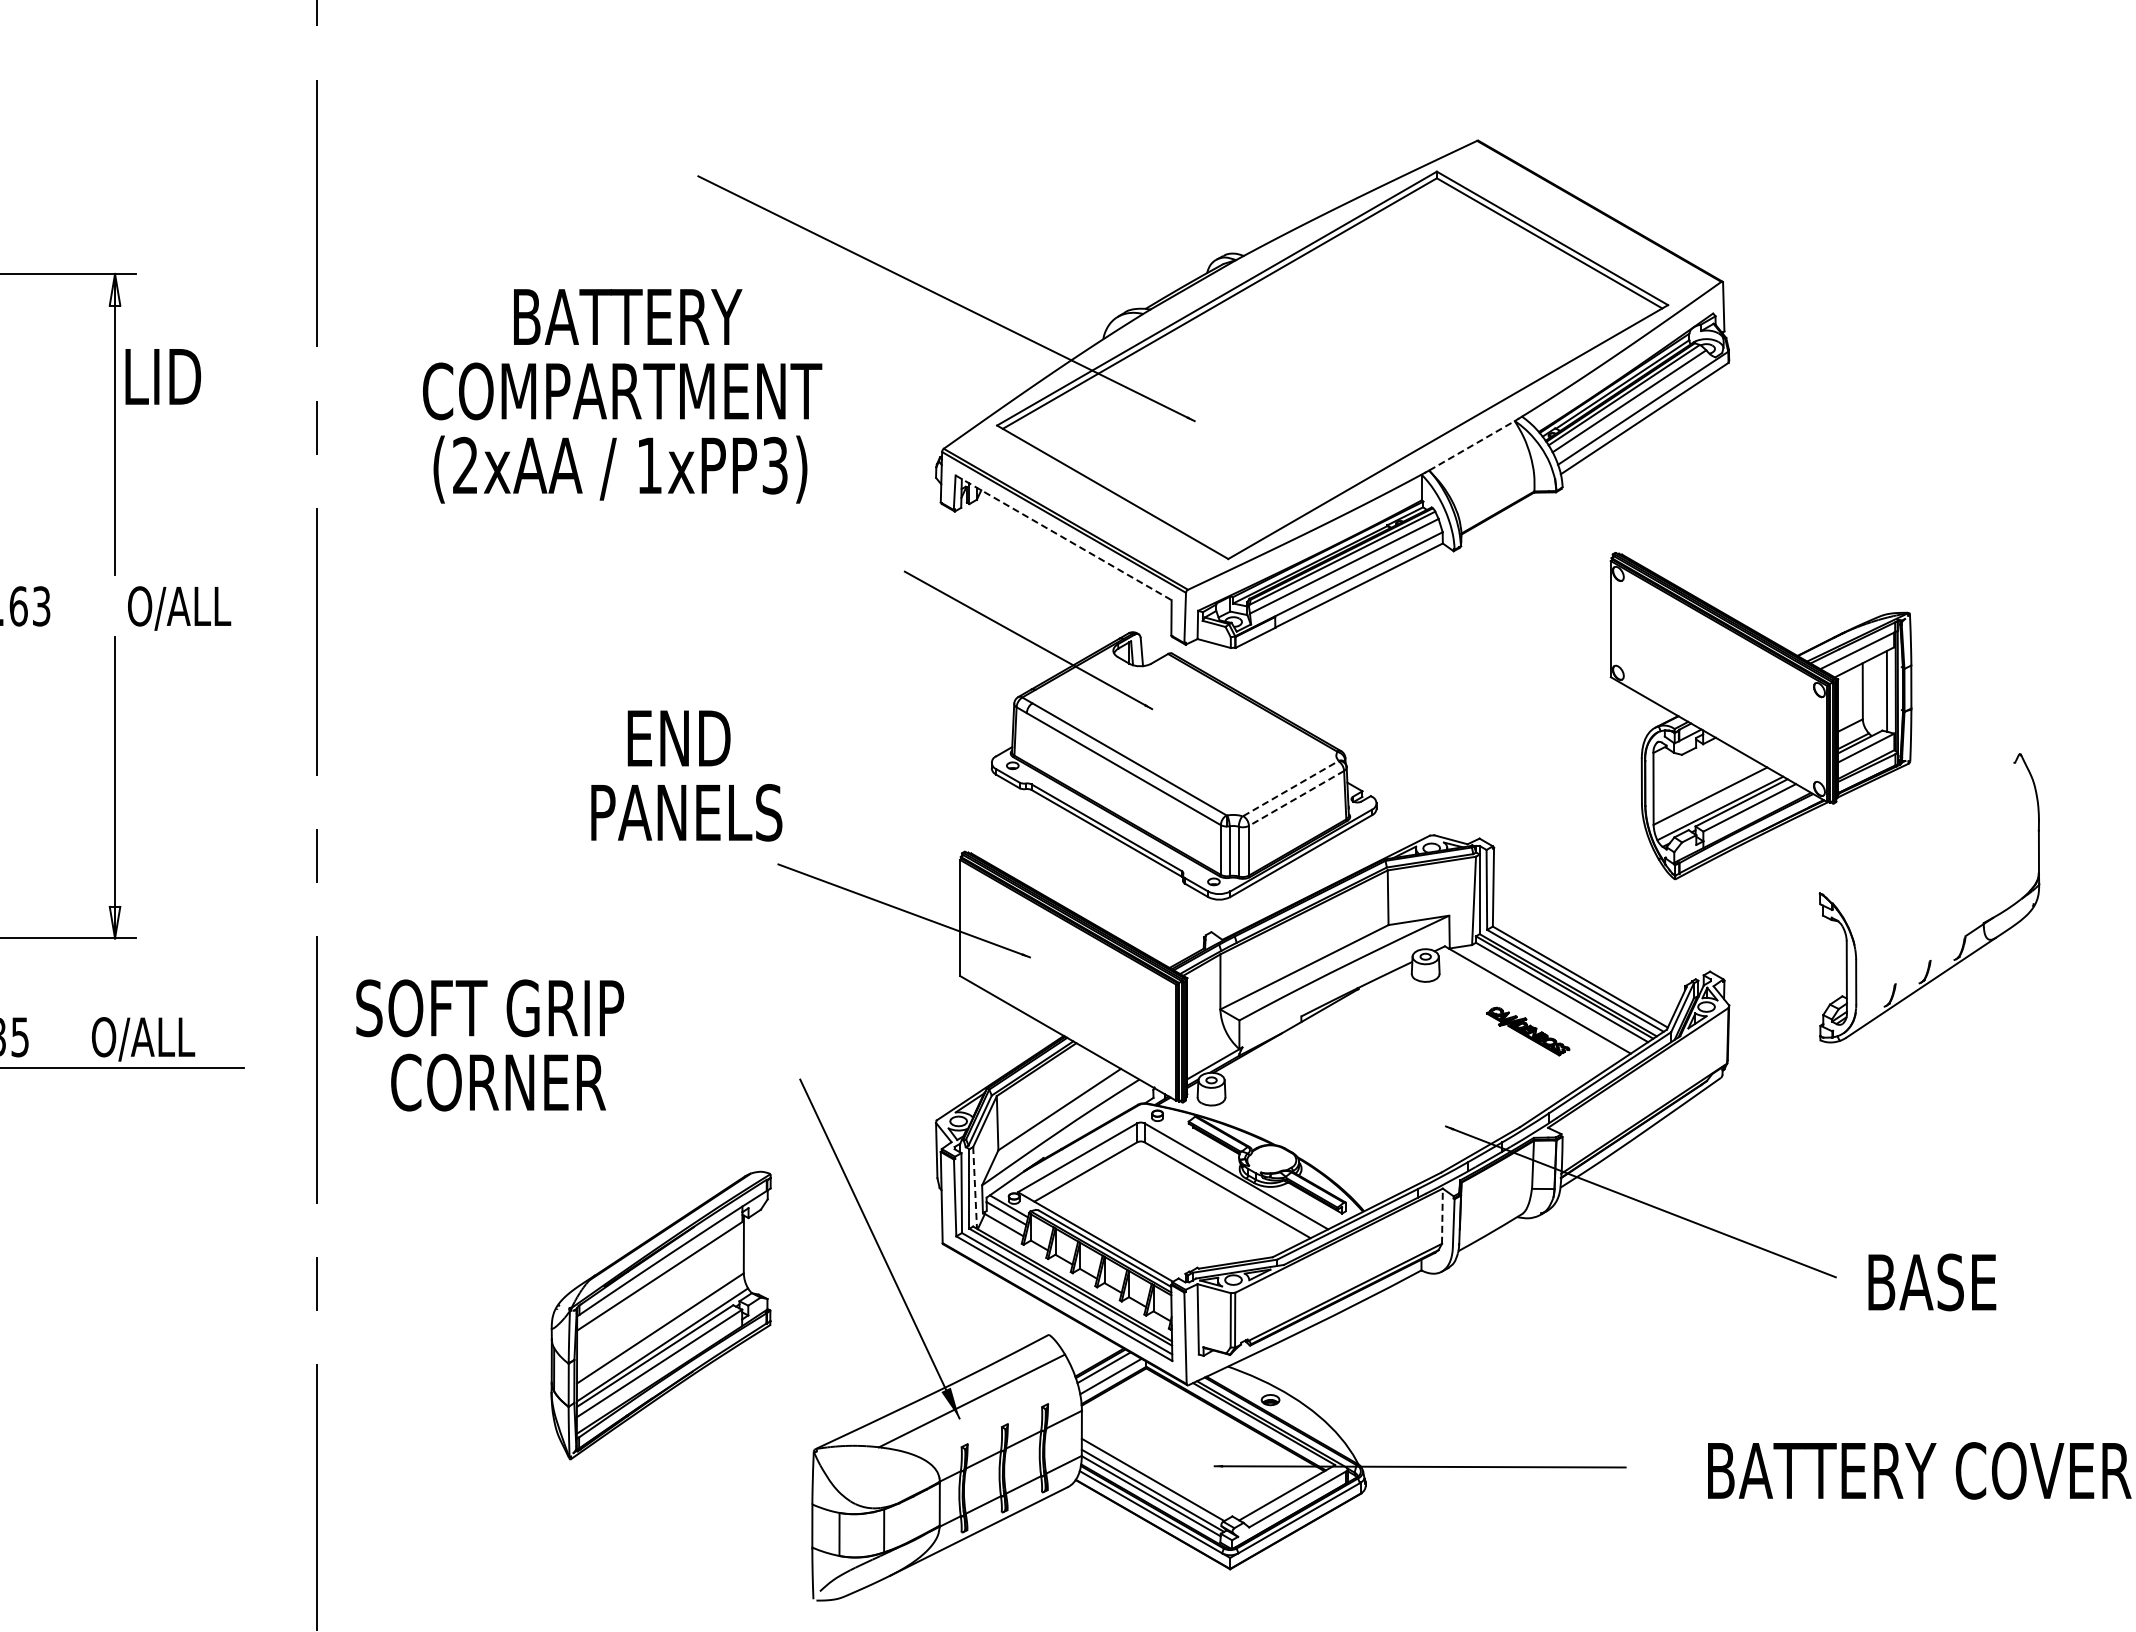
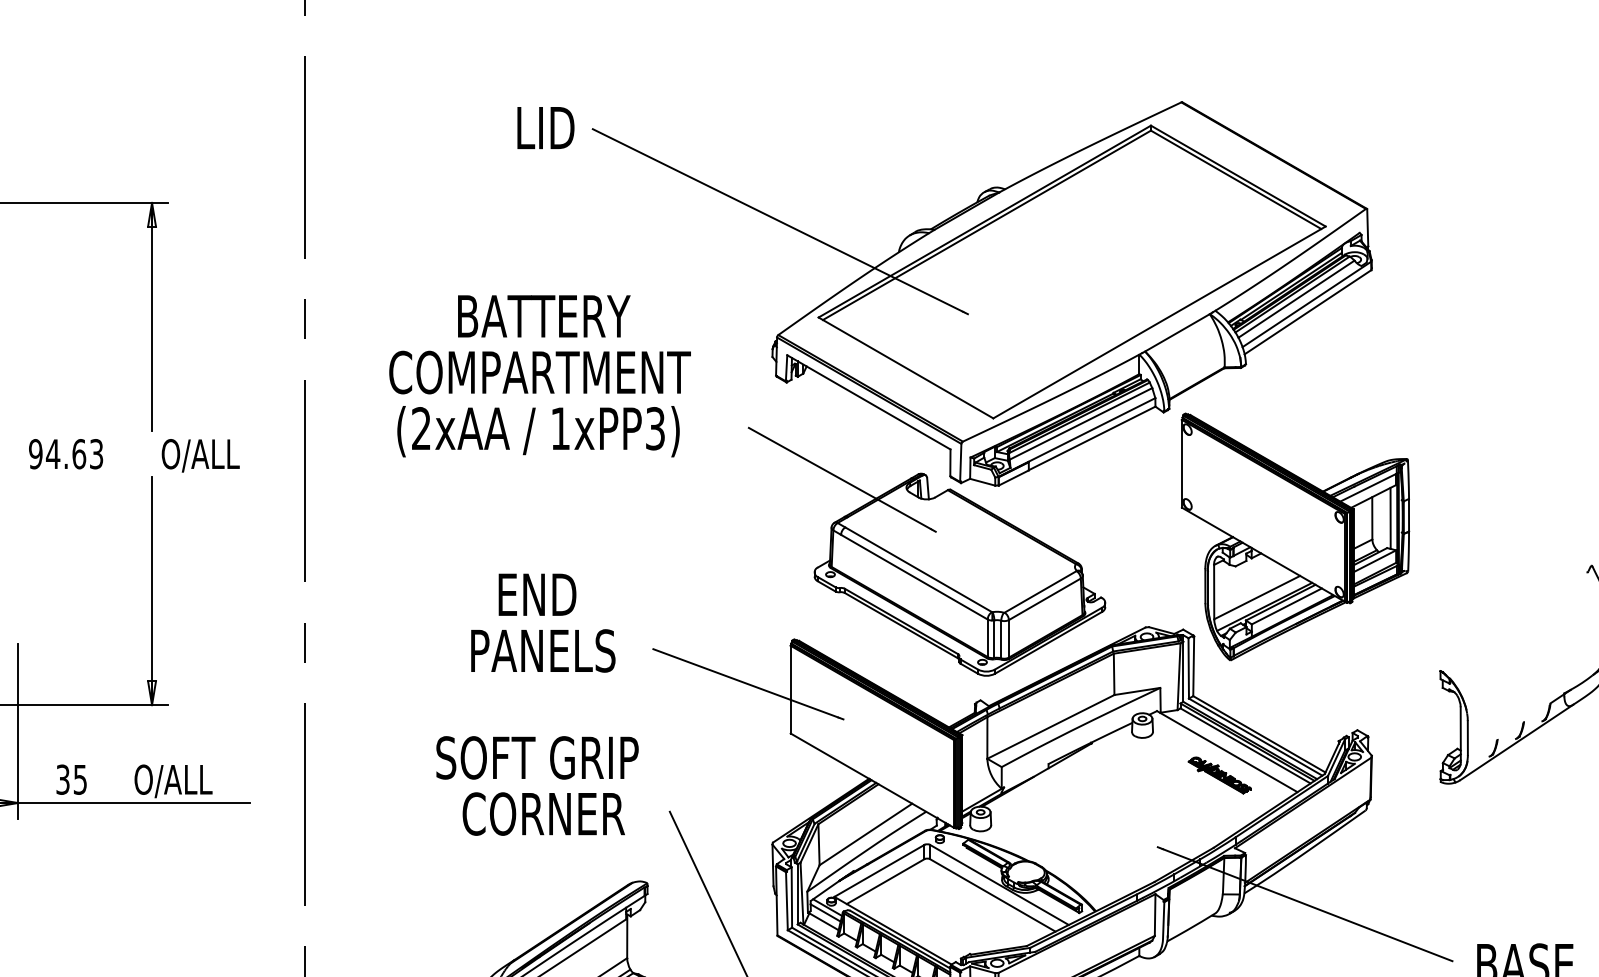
text: (162, 376) -> (545, 127), moved
text: (622, 396) -> (540, 376), moved
line: (1472, 445) -> (1177, 332), dashed -> solid
line: (1063, 537) -> (868, 402), dashed -> solid
part: (1760, 716) -> (1295, 537), moved
text: (686, 775) -> (543, 622), moved
line: (1290, 788) -> (1040, 591), dashed -> solid
line: (1296, 798) -> (1044, 599), dashed -> solid
text: (490, 1045) -> (537, 786), moved
line: (975, 1187) -> (802, 893), dashed -> solid
line: (1442, 1216) -> (1155, 915), dashed -> solid

